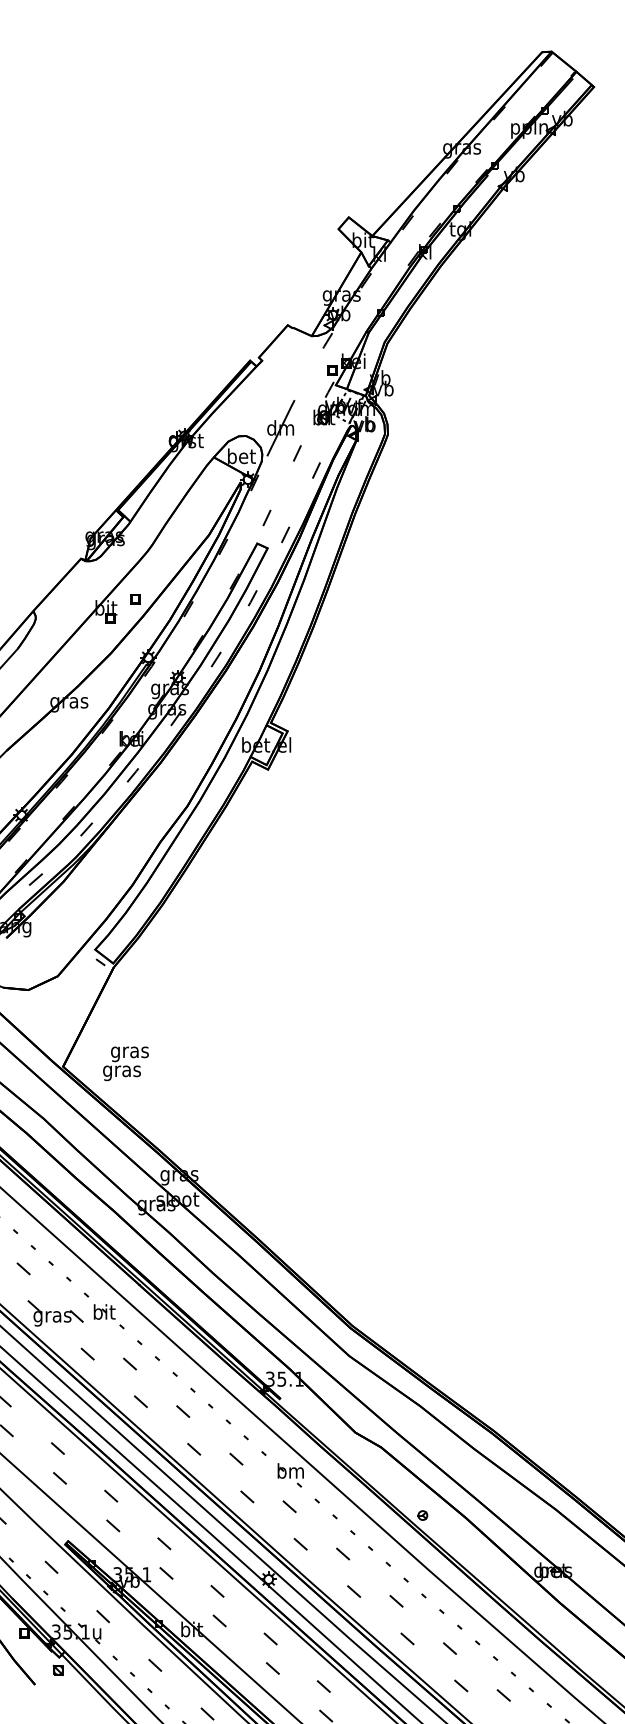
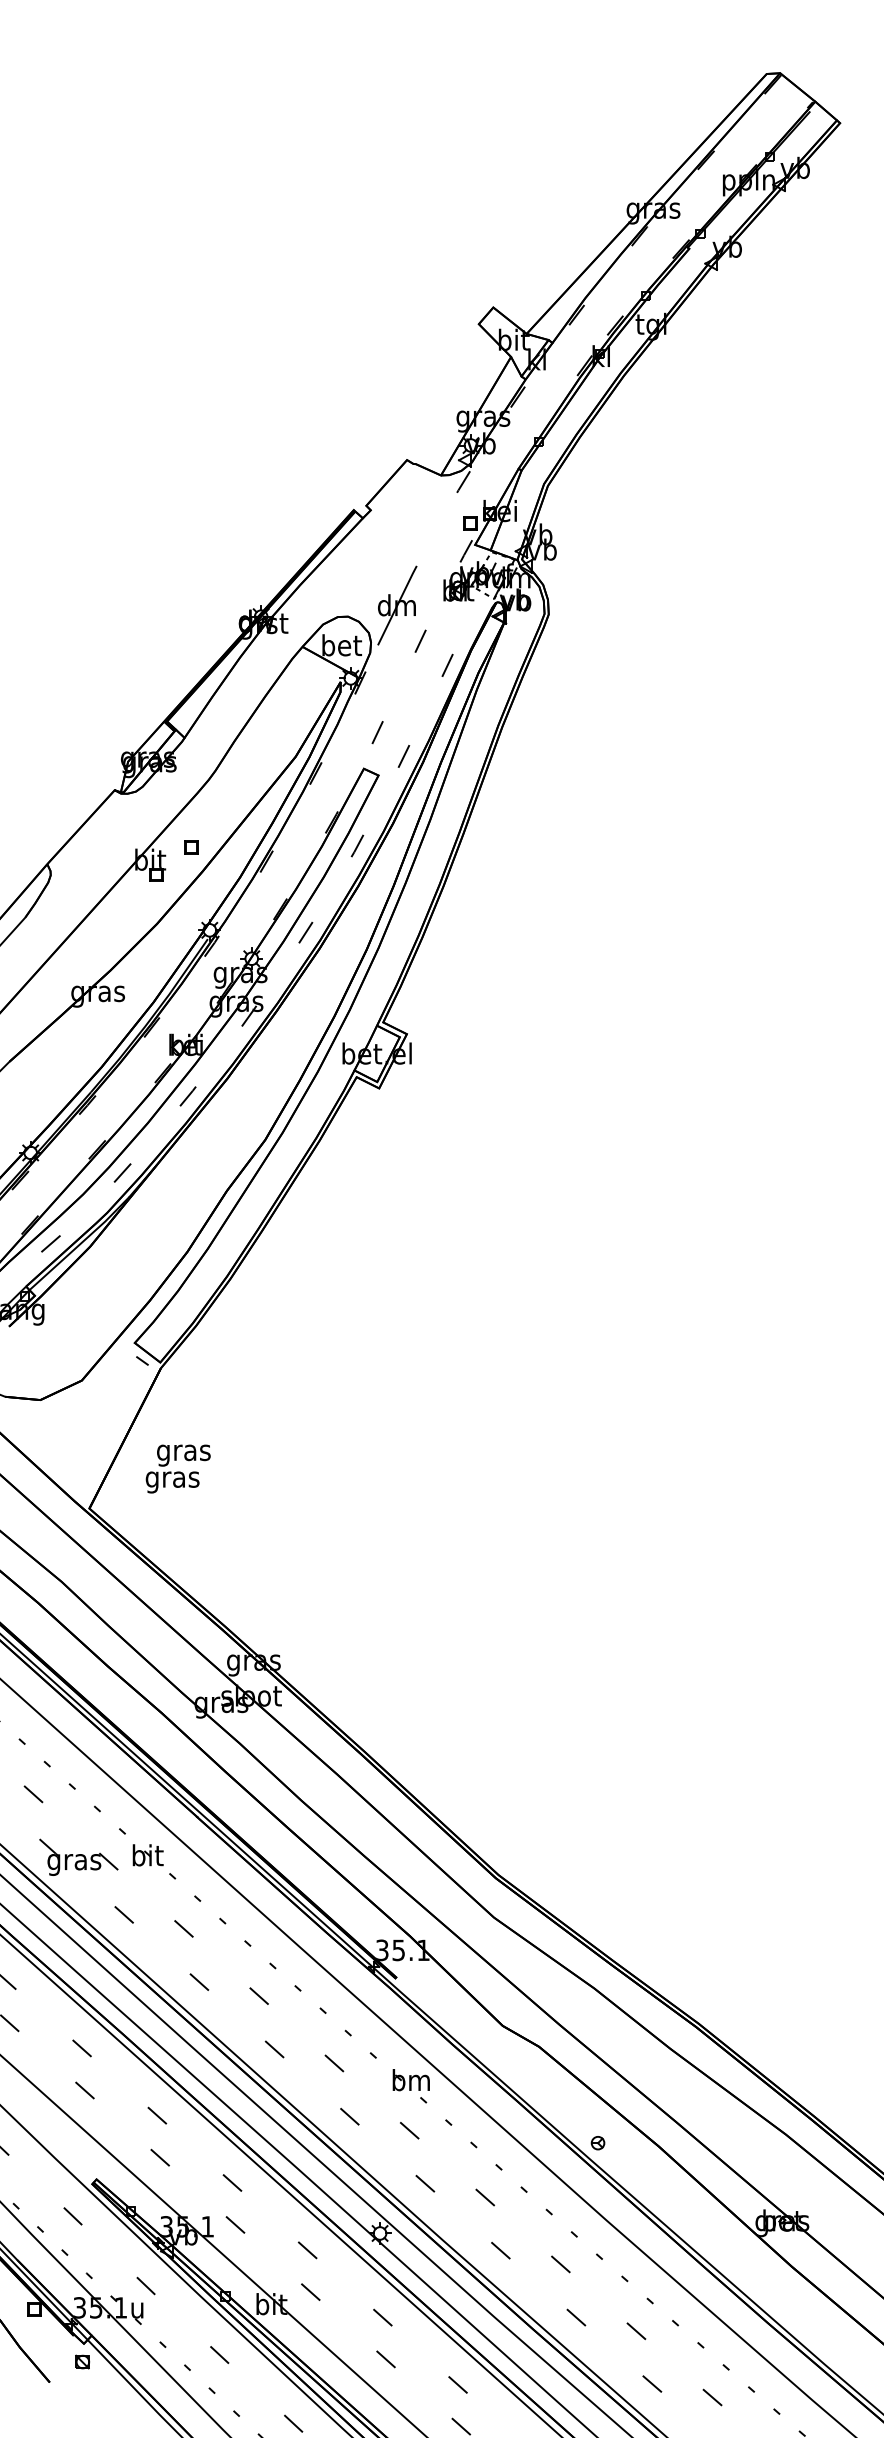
text: (125, 1063) -> (177, 1468), moved

